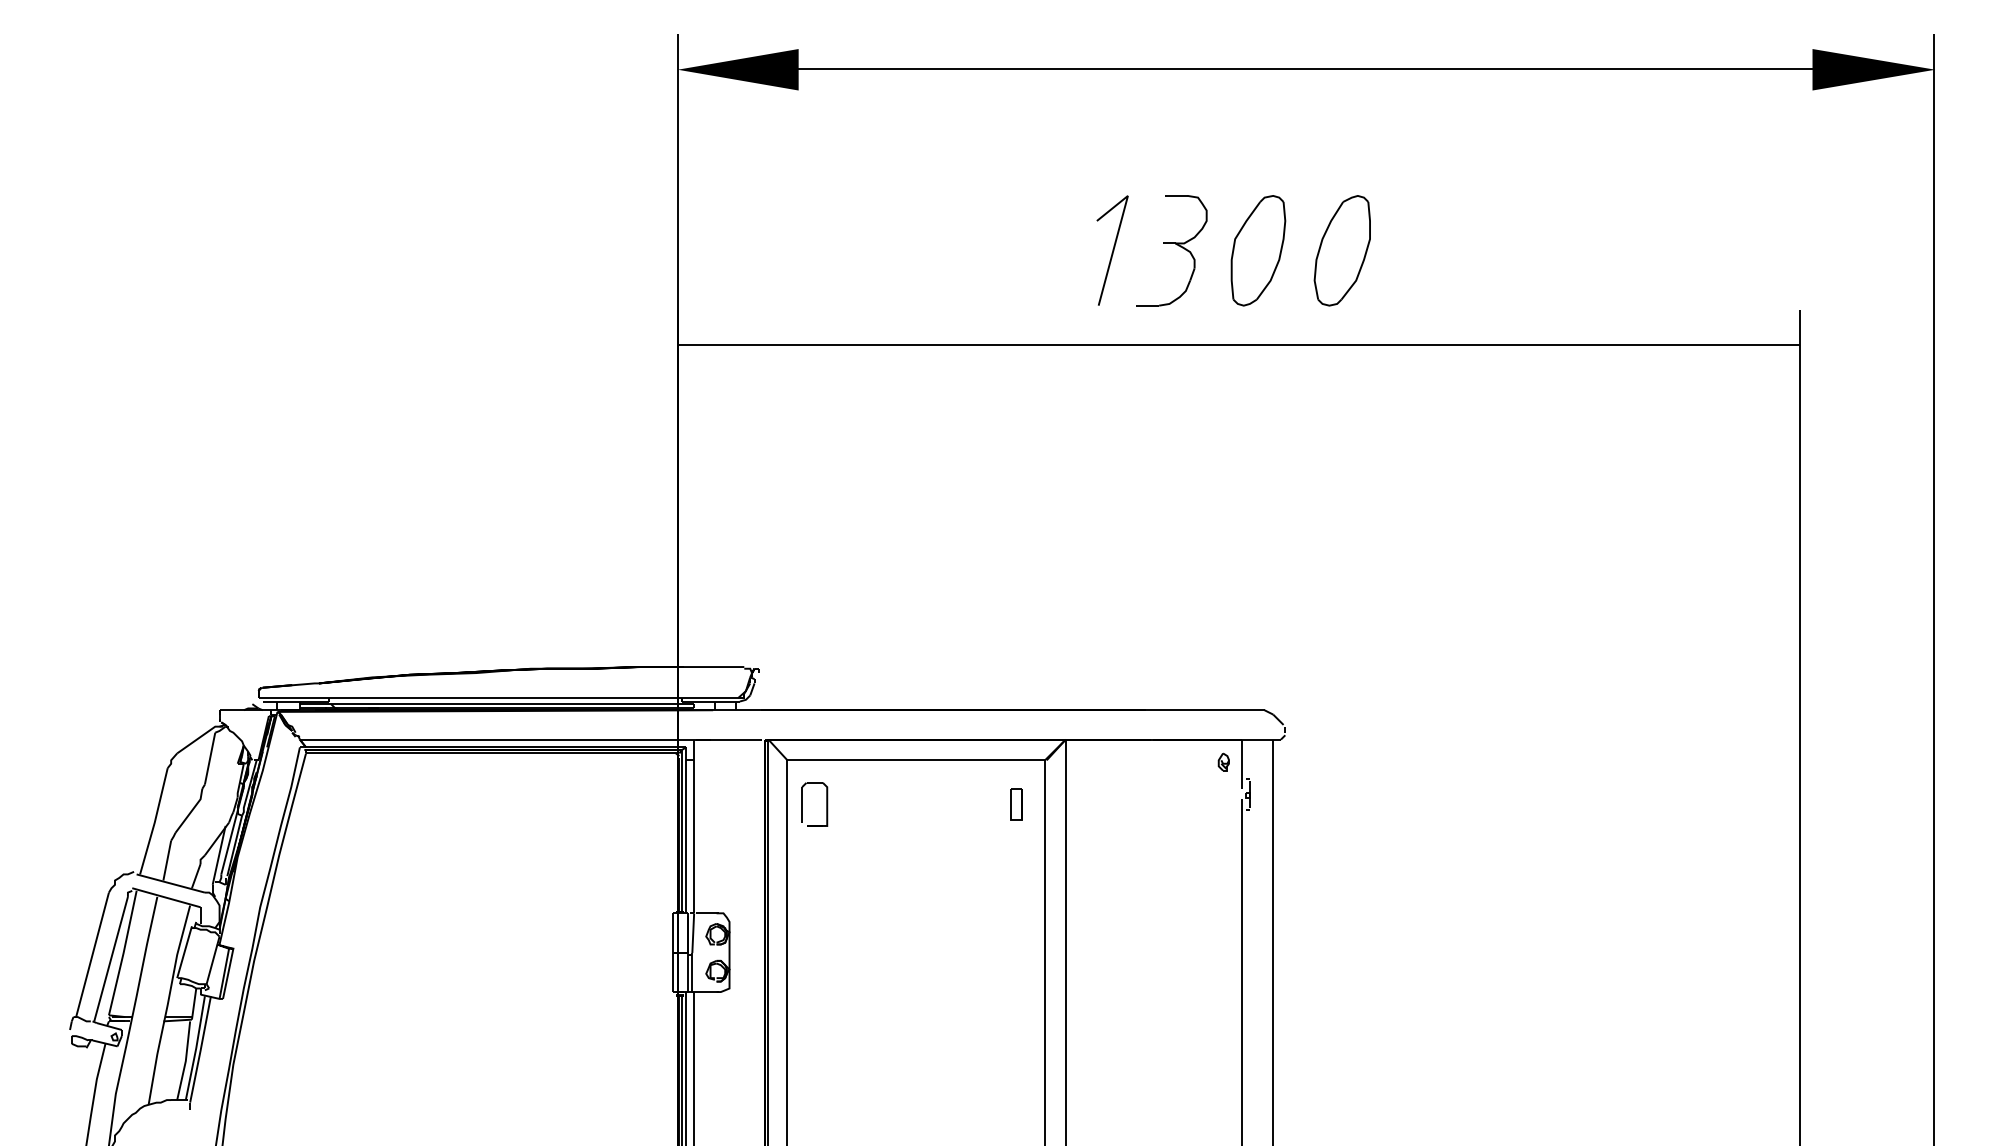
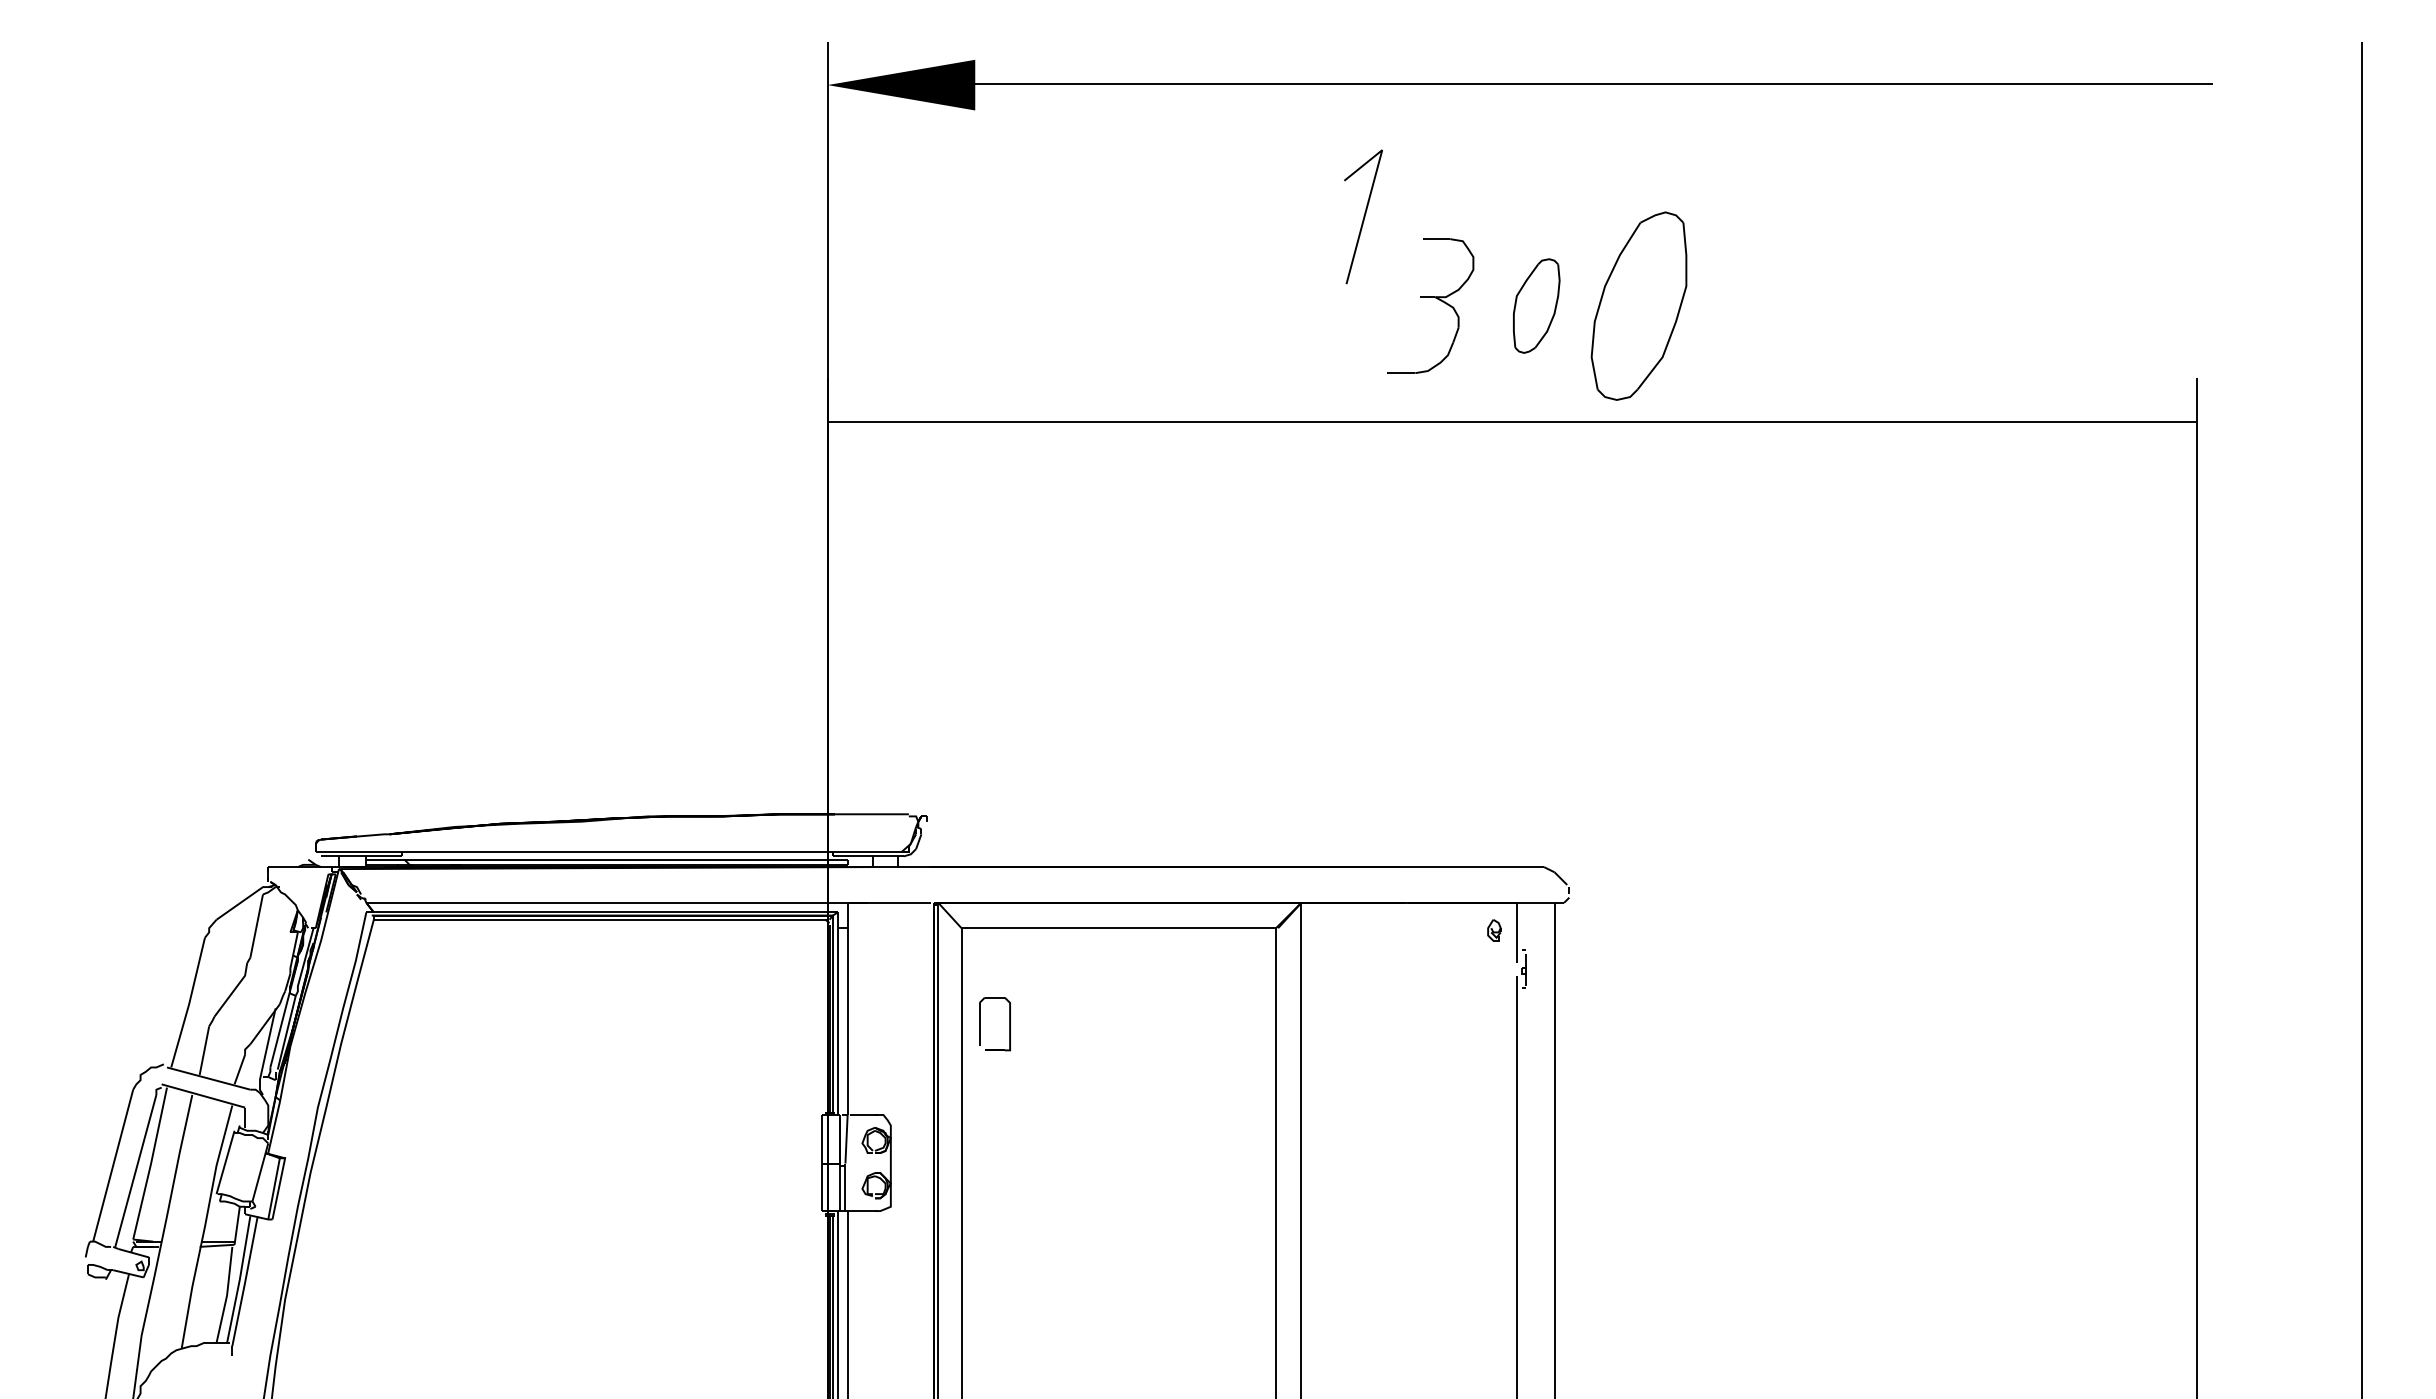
fill: (1873, 69) -> (2287, 84), removed
line: (1112, 250) -> (1363, 216), moved
part: (1258, 250) -> (1536, 305), size x0.7
part: (1341, 250) -> (1638, 305), size x1.4
part: (1016, 803) -> (1241, 981), removed
part: (802, 804) -> (980, 1024), moved

